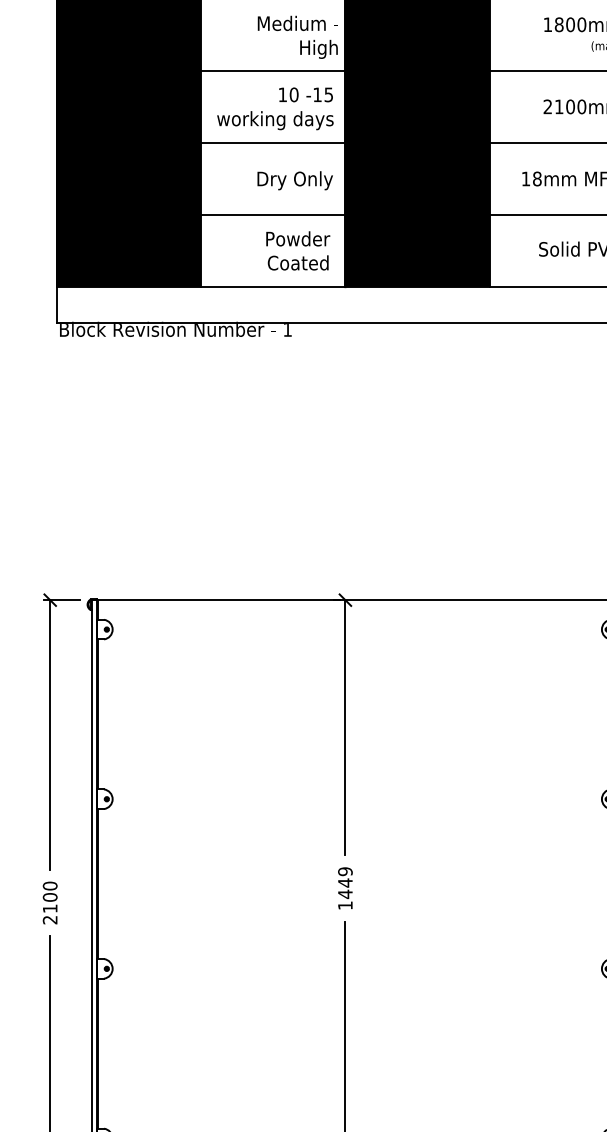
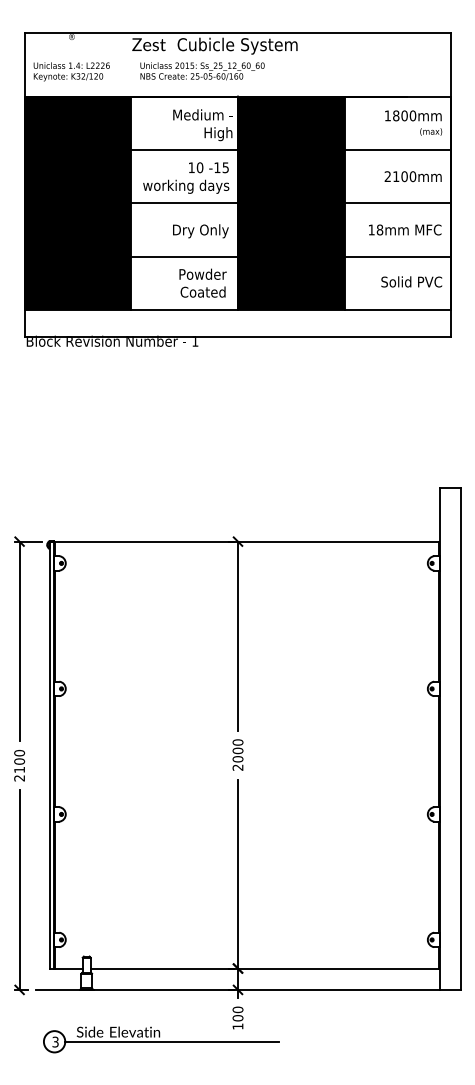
text: (344, 887) -> (237, 754), 1449 -> 2000

